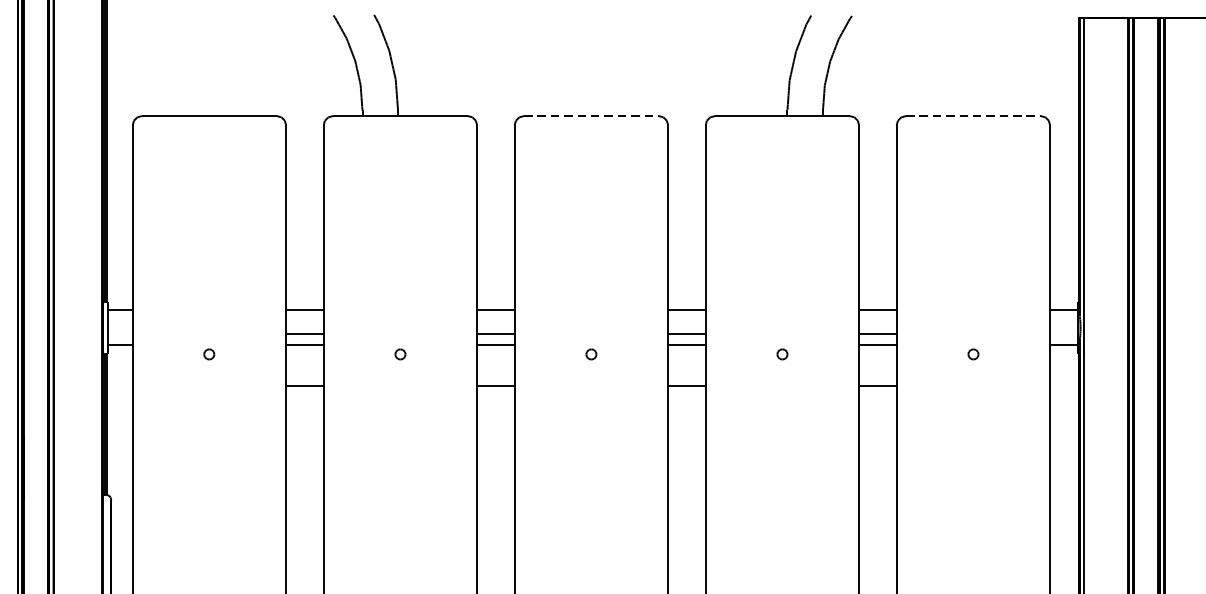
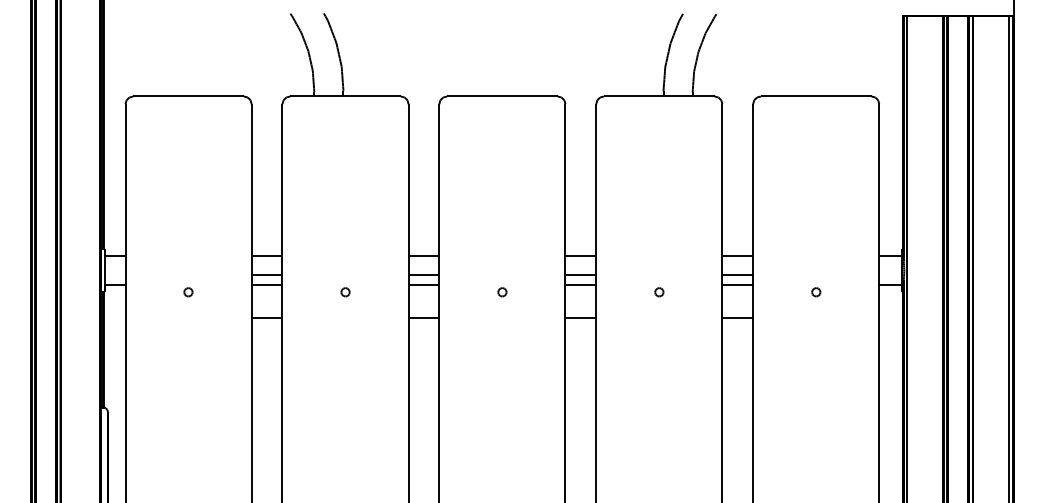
line: (591, 116) -> (502, 96), dashed -> solid
line: (973, 116) -> (816, 96), dashed -> solid

